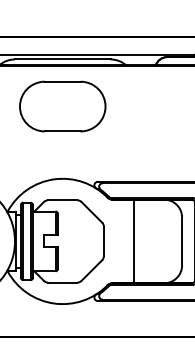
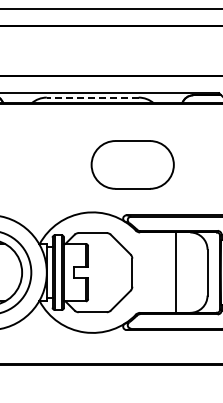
line: (62, 59) -> (92, 97), solid -> dashed
part: (62, 106) -> (132, 164), moved
line: (134, 241) -> (175, 272), moved

